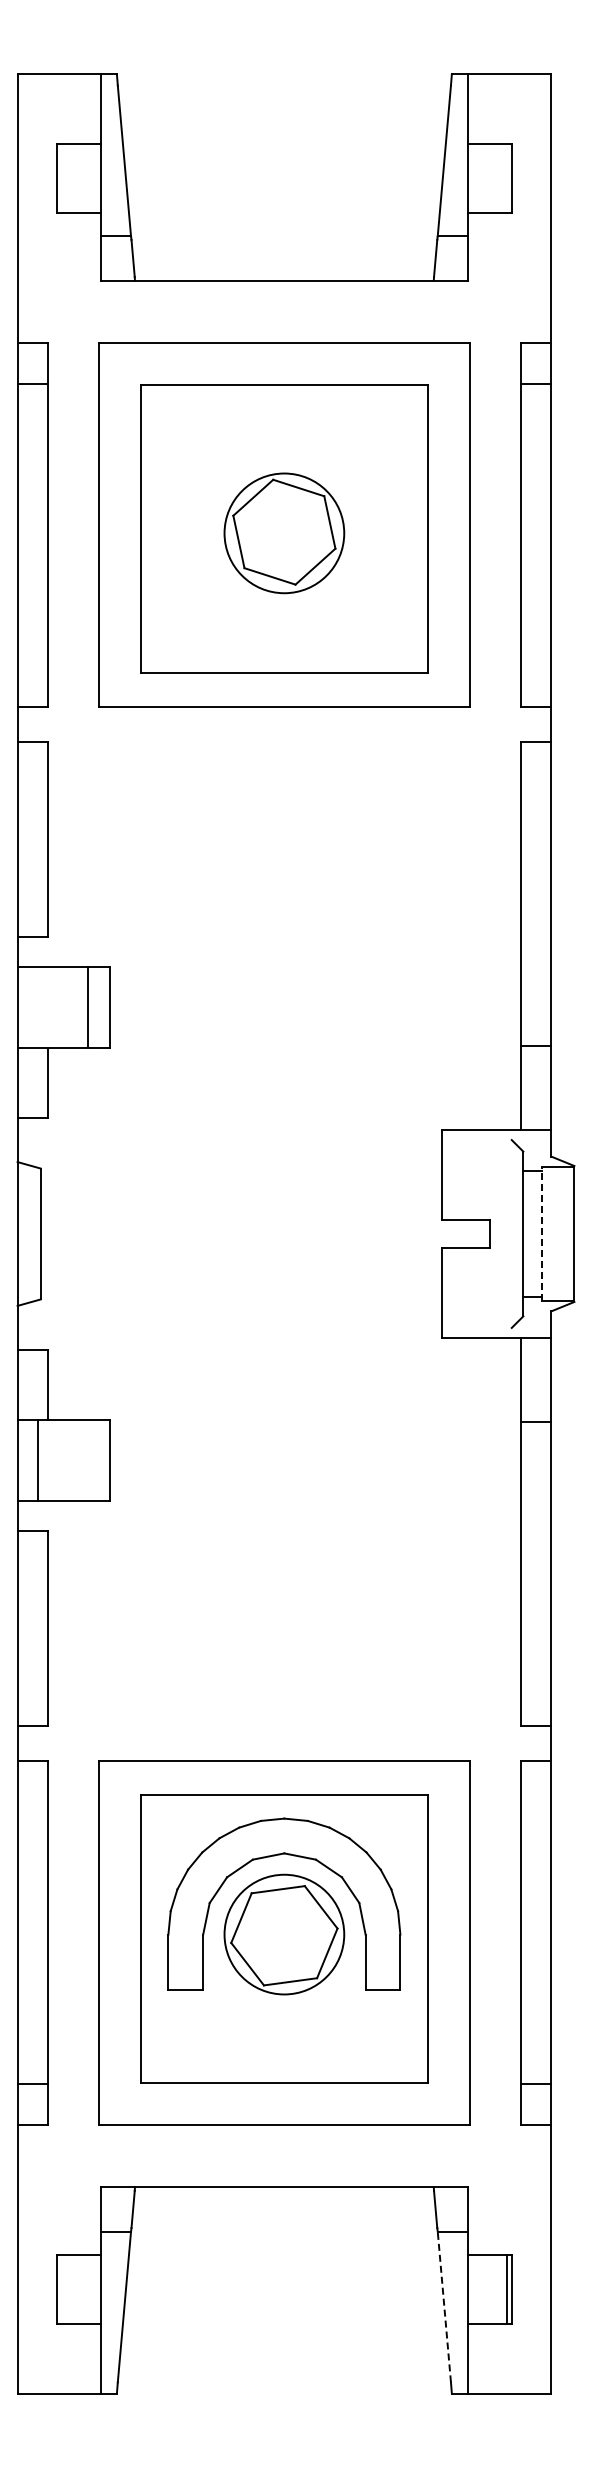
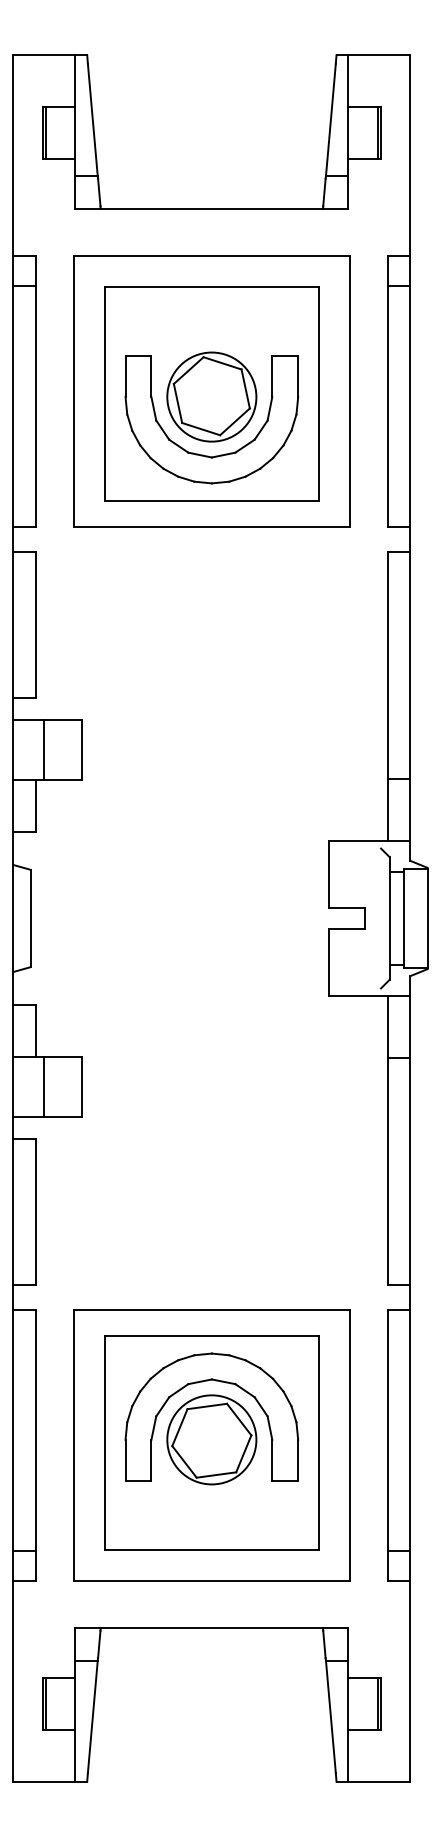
line: (61, 178) -> (45, 132), added
line: (507, 178) -> (377, 132), added
part: (275, 611) -> (205, 455), added
line: (88, 1007) -> (44, 749), moved
line: (541, 1234) -> (403, 918), dashed -> solid
line: (38, 1459) -> (44, 1086), moved
line: (61, 2289) -> (45, 1704), added
line: (444, 2306) -> (331, 1716), dashed -> solid

